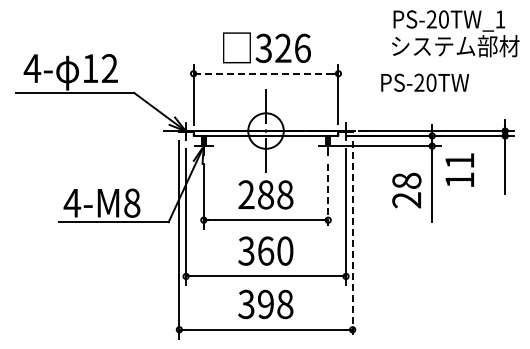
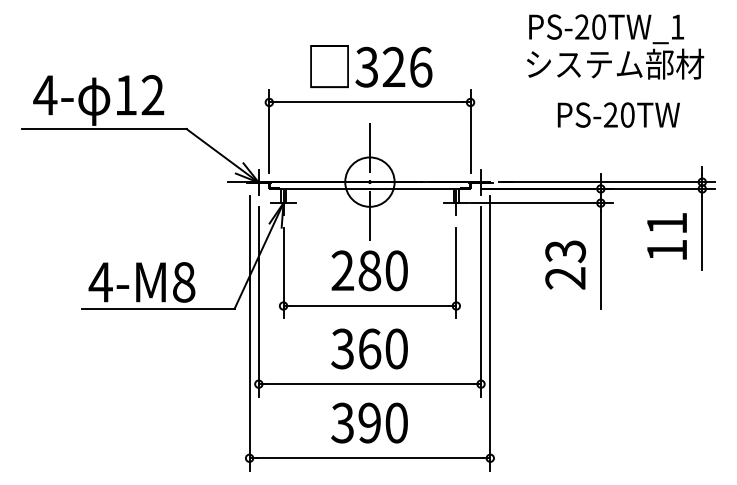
text: (455, 33) -> (615, 46), moved
line: (265, 73) -> (369, 102), dashed -> solid
text: (425, 82) -> (619, 114), moved
text: (459, 169) -> (666, 235), moved
text: (406, 180) -> (565, 250), 28 -> 23
text: (285, 194) -> (396, 270), 288 -> 280
line: (328, 196) -> (456, 273), dashed -> solid
line: (352, 239) -> (490, 332), dashed -> solid
text: (285, 304) -> (396, 423), 398 -> 390

